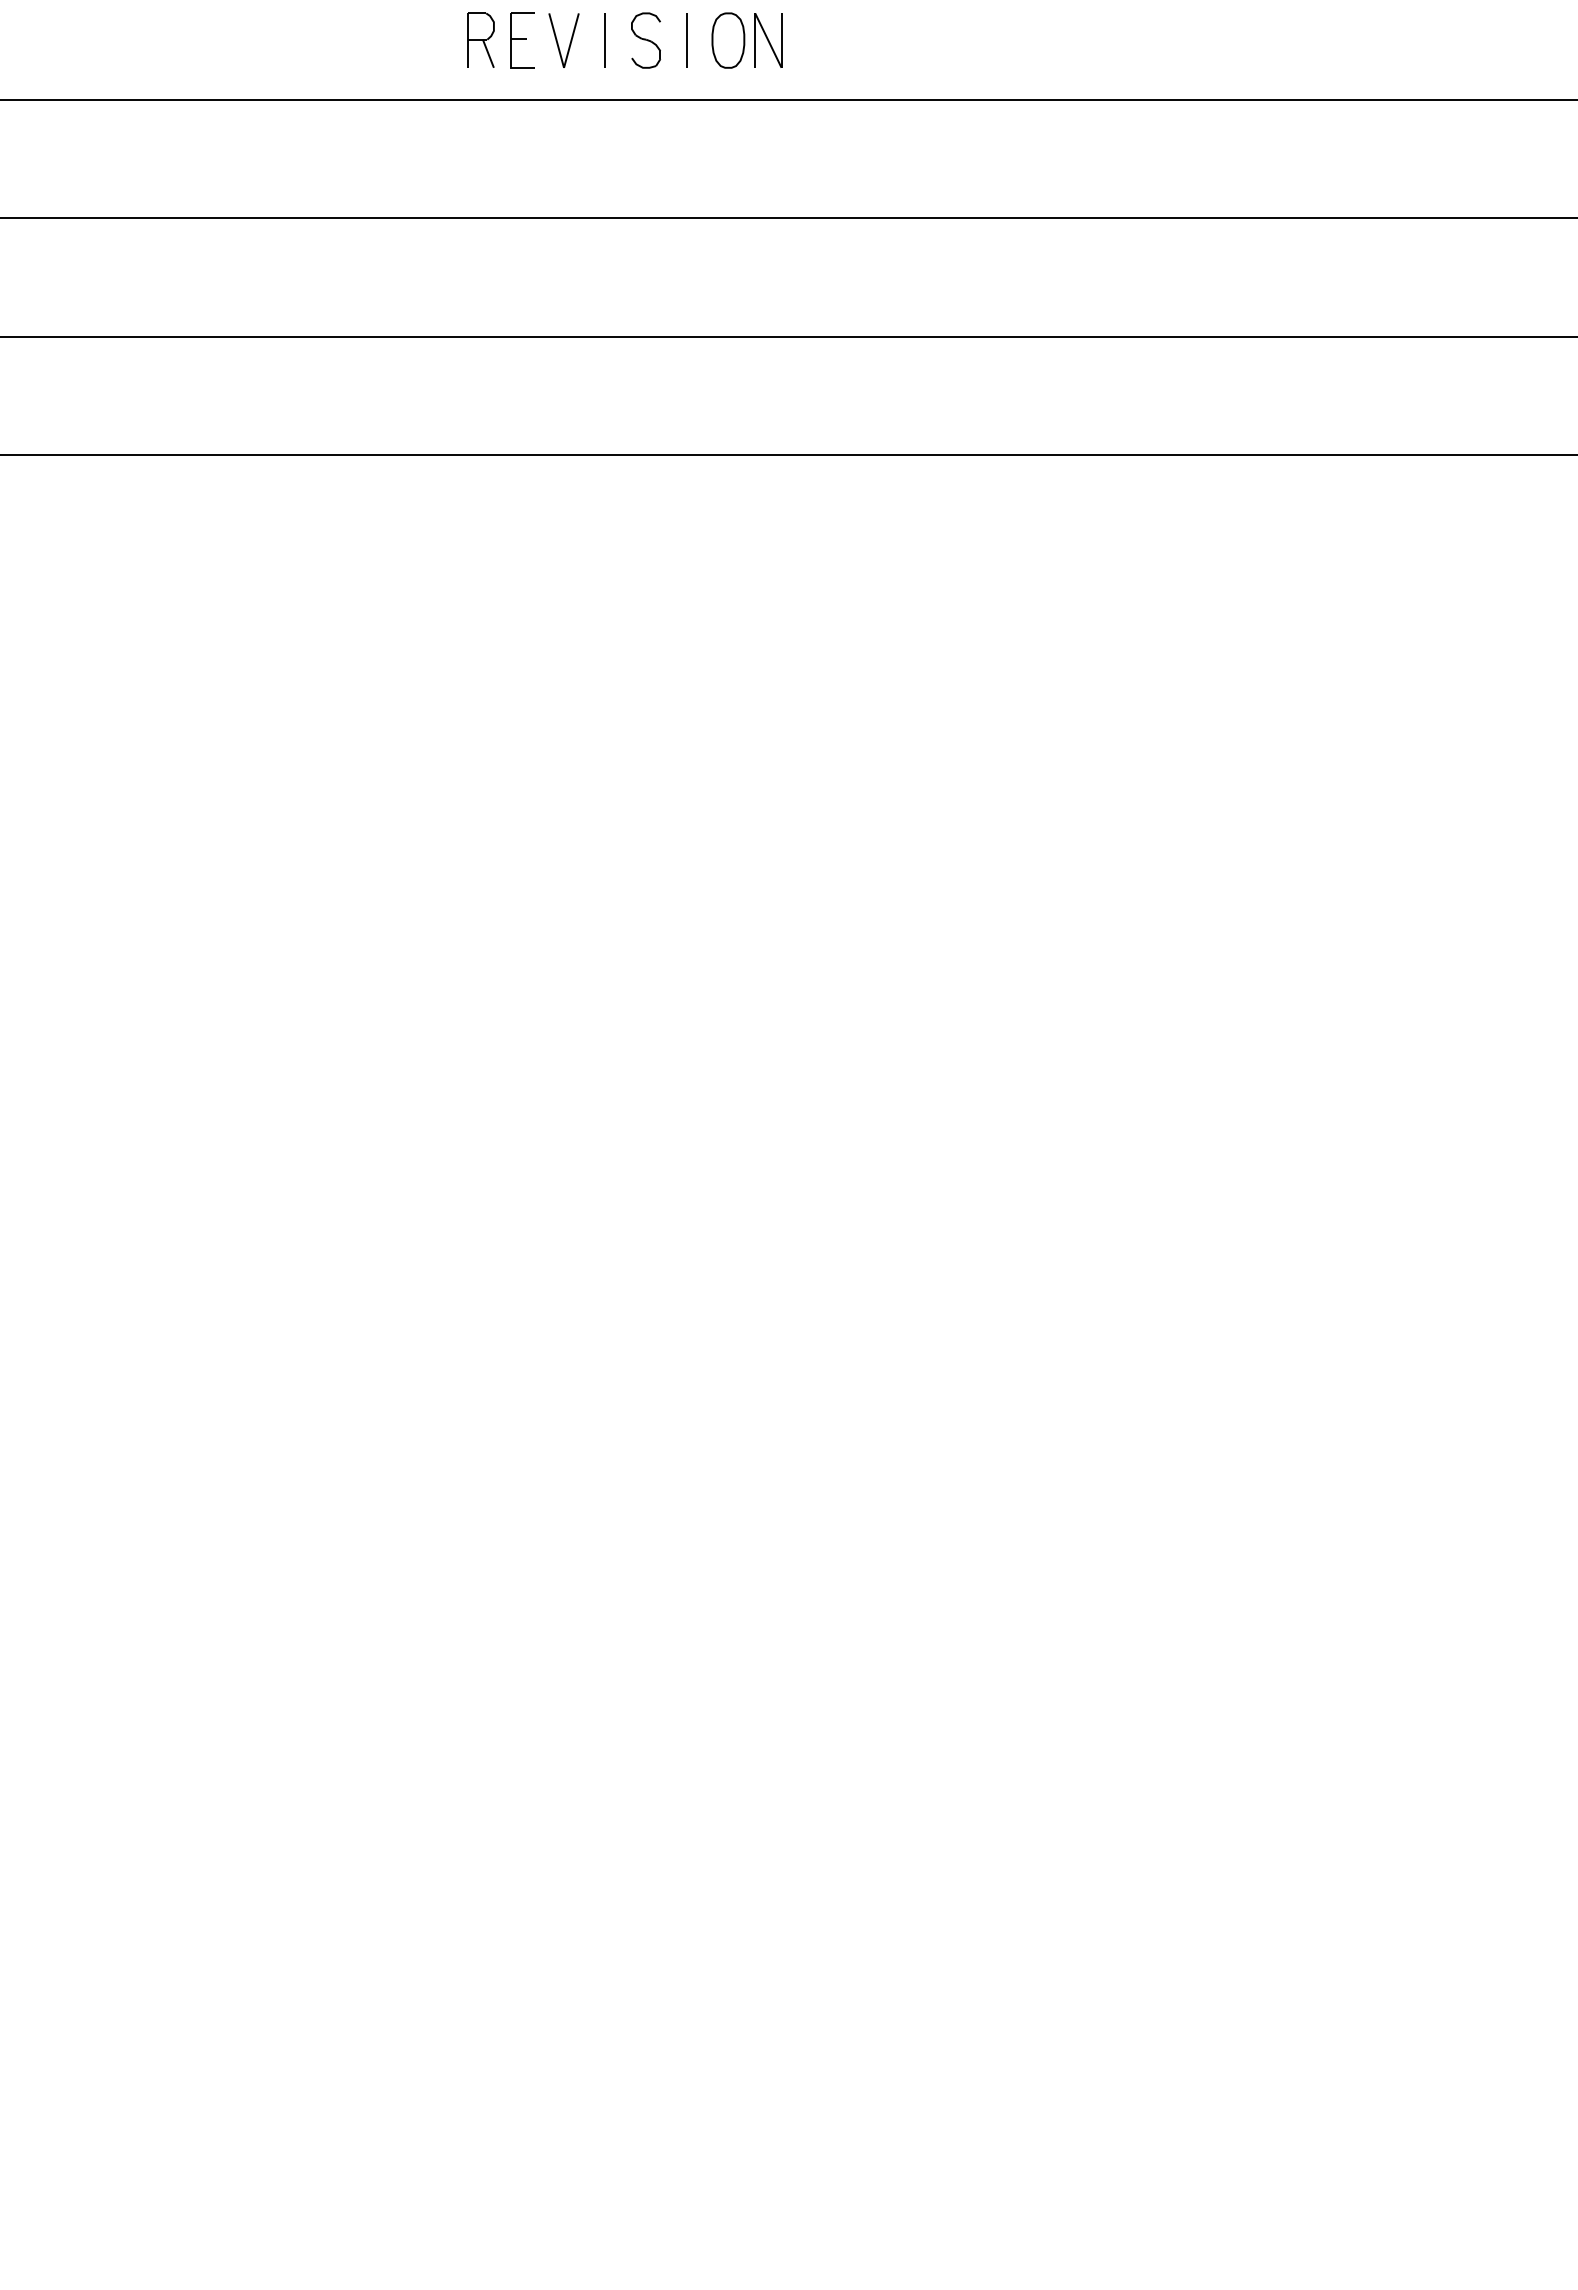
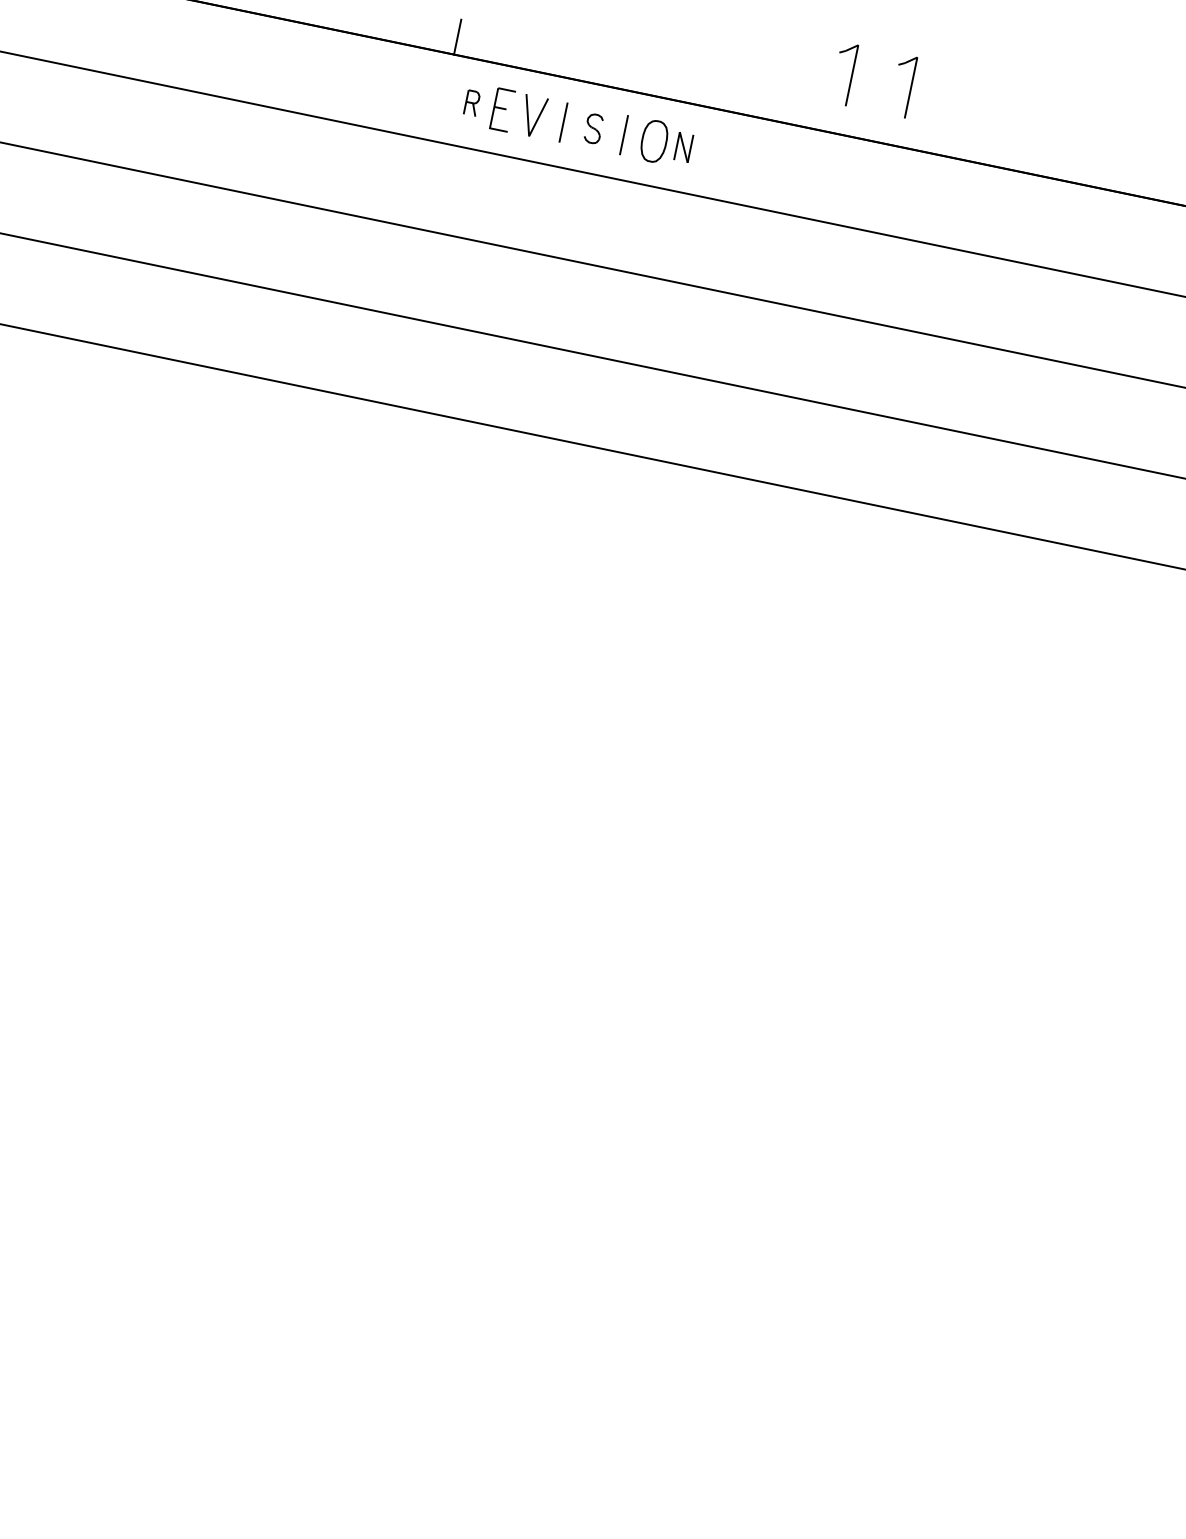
part: (480, 39) -> (471, 102), size x0.6
part: (645, 40) -> (593, 128), size x0.7
part: (768, 40) -> (683, 147), size x0.7

